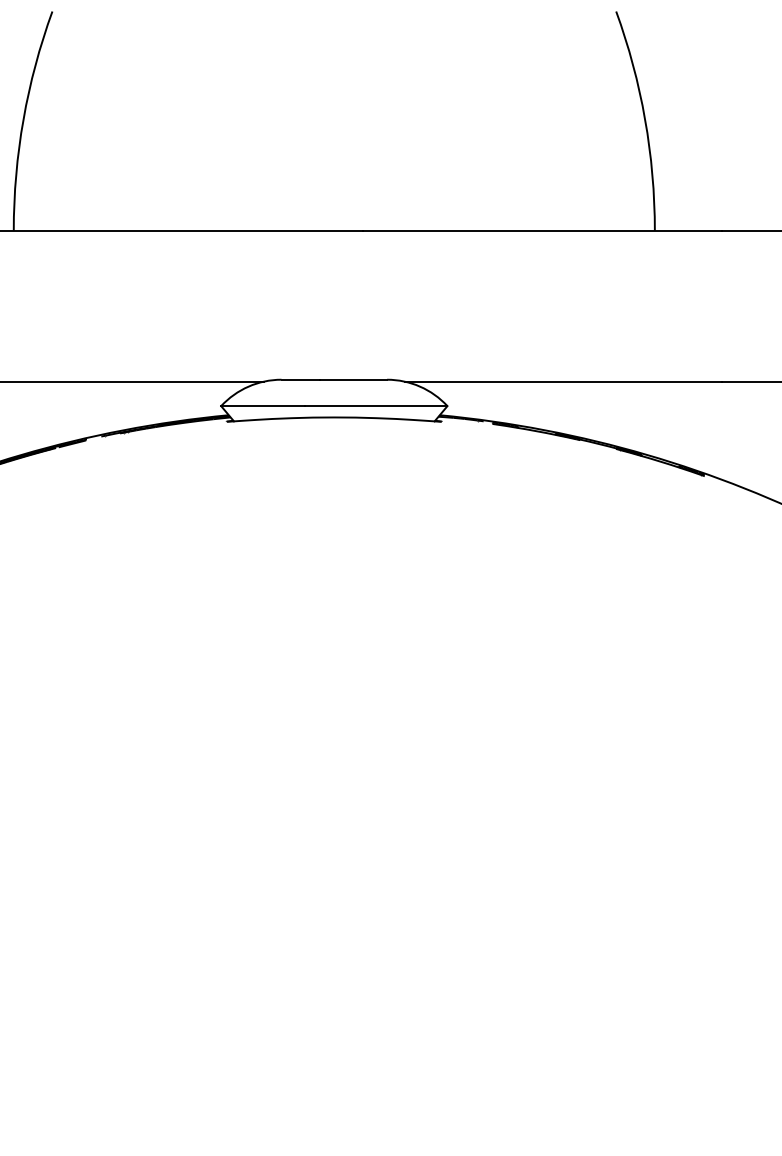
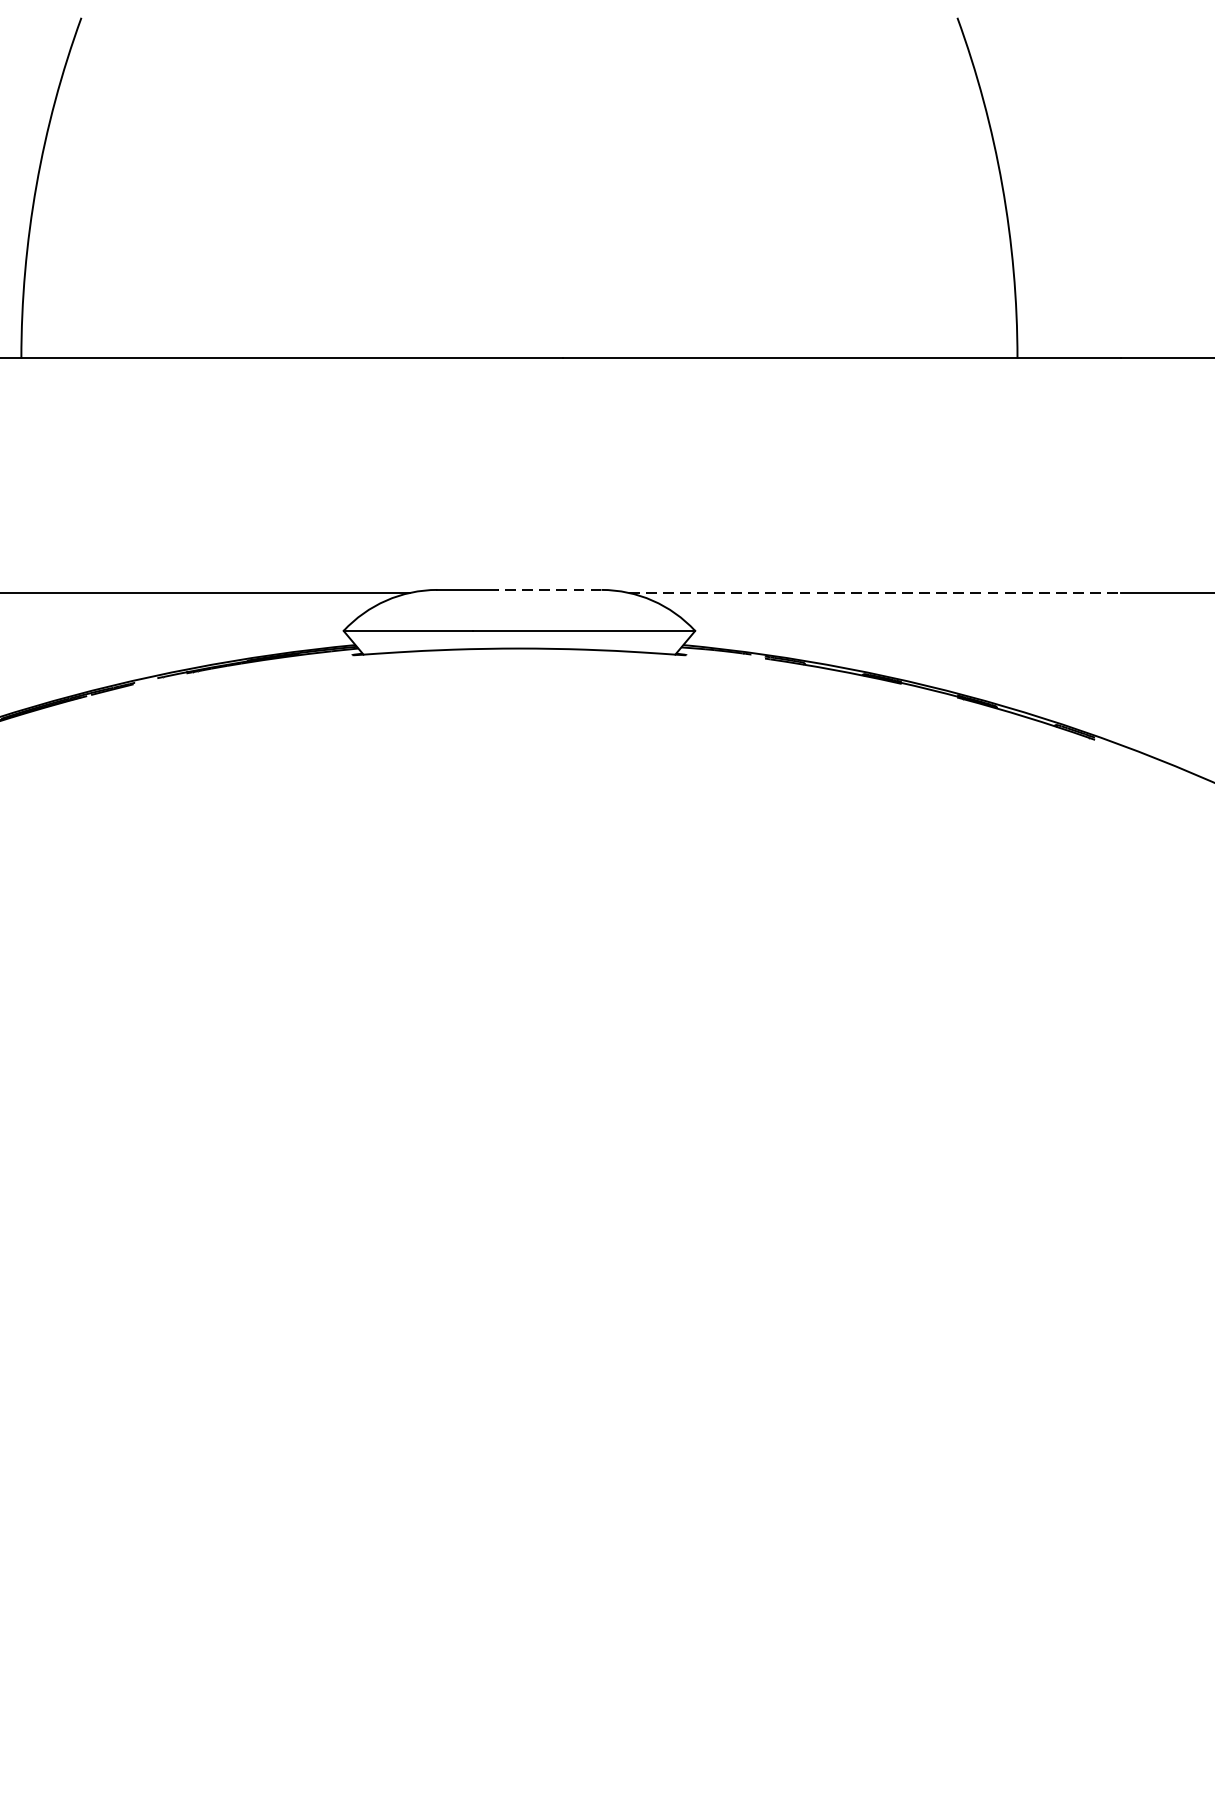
line: (353, 379) -> (549, 589), solid -> dashed
line: (563, 381) -> (875, 592), solid -> dashed

